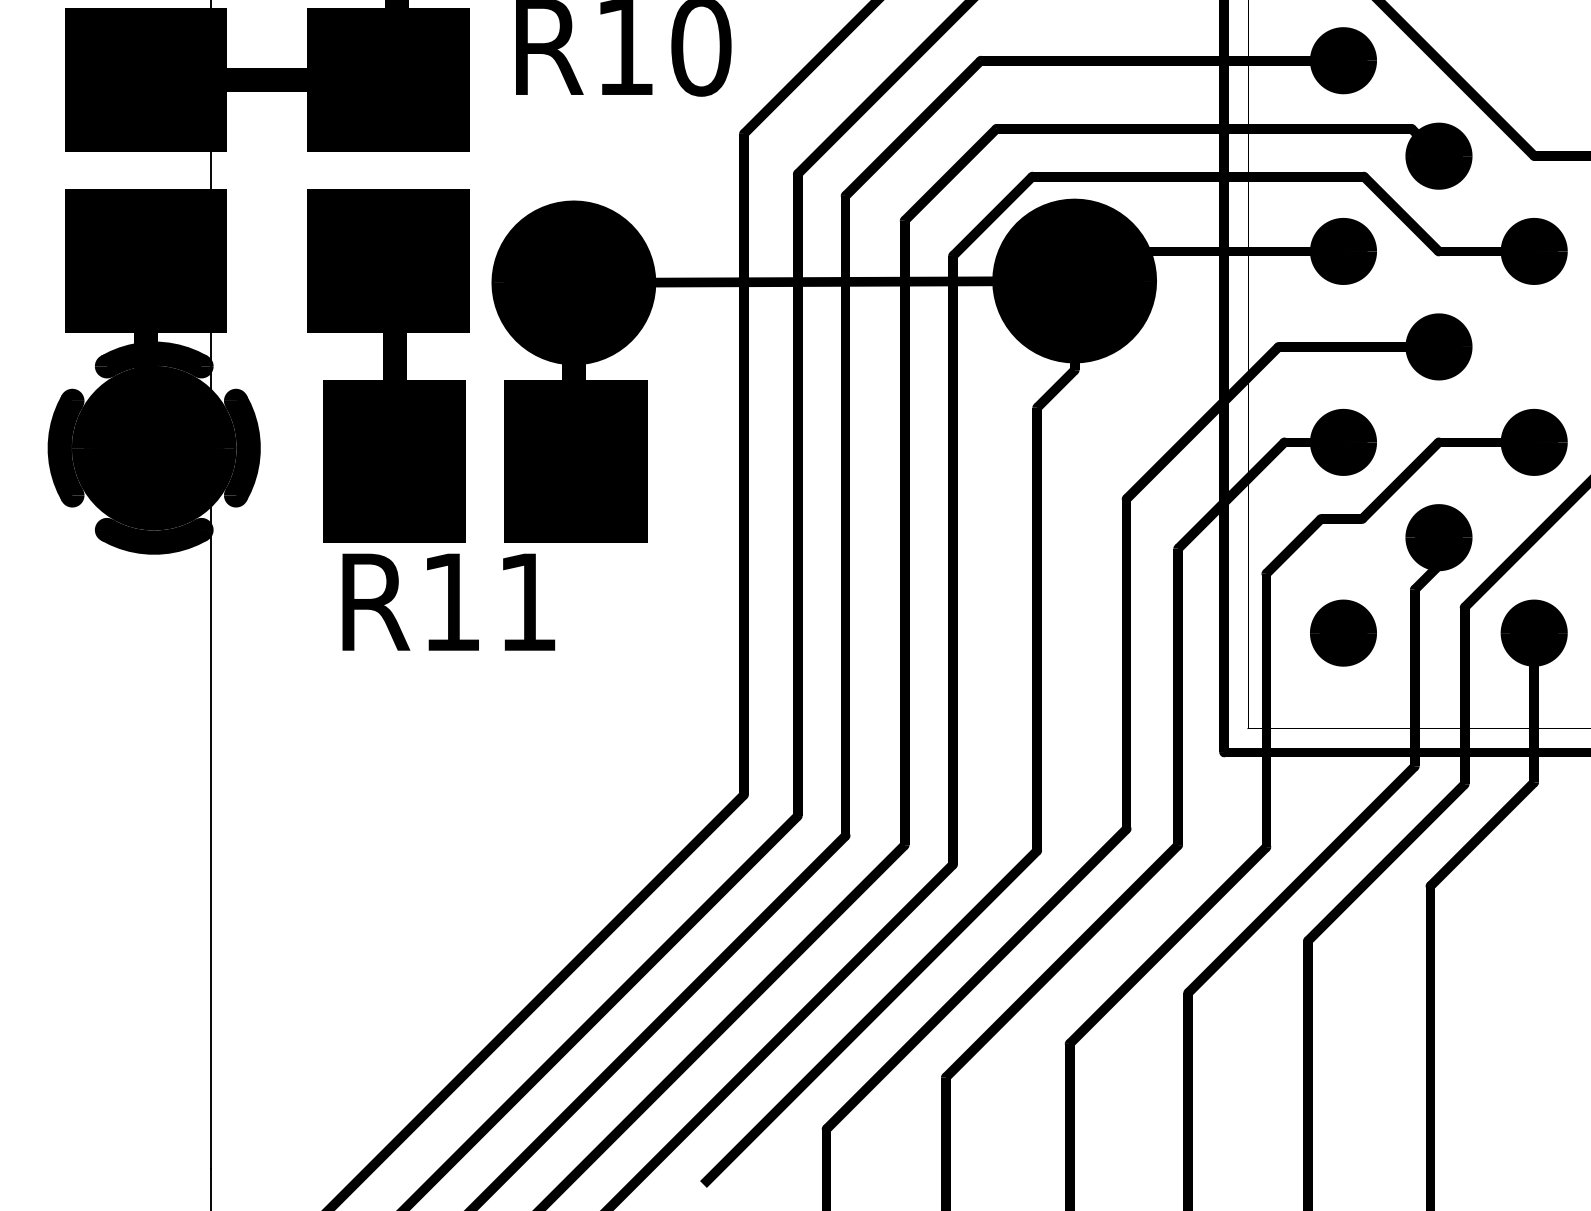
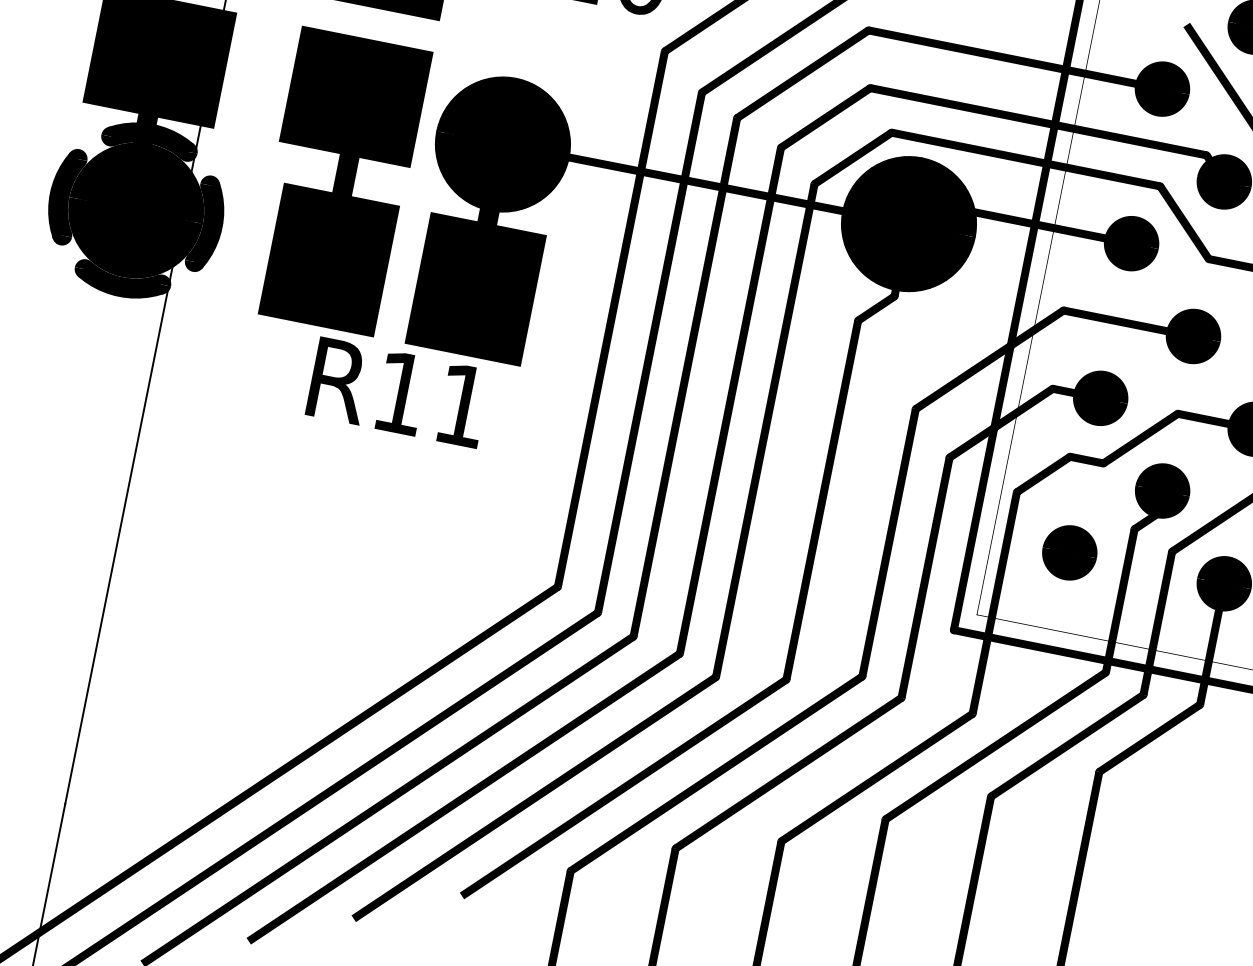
text: (448, 601) -> (398, 392), moved

